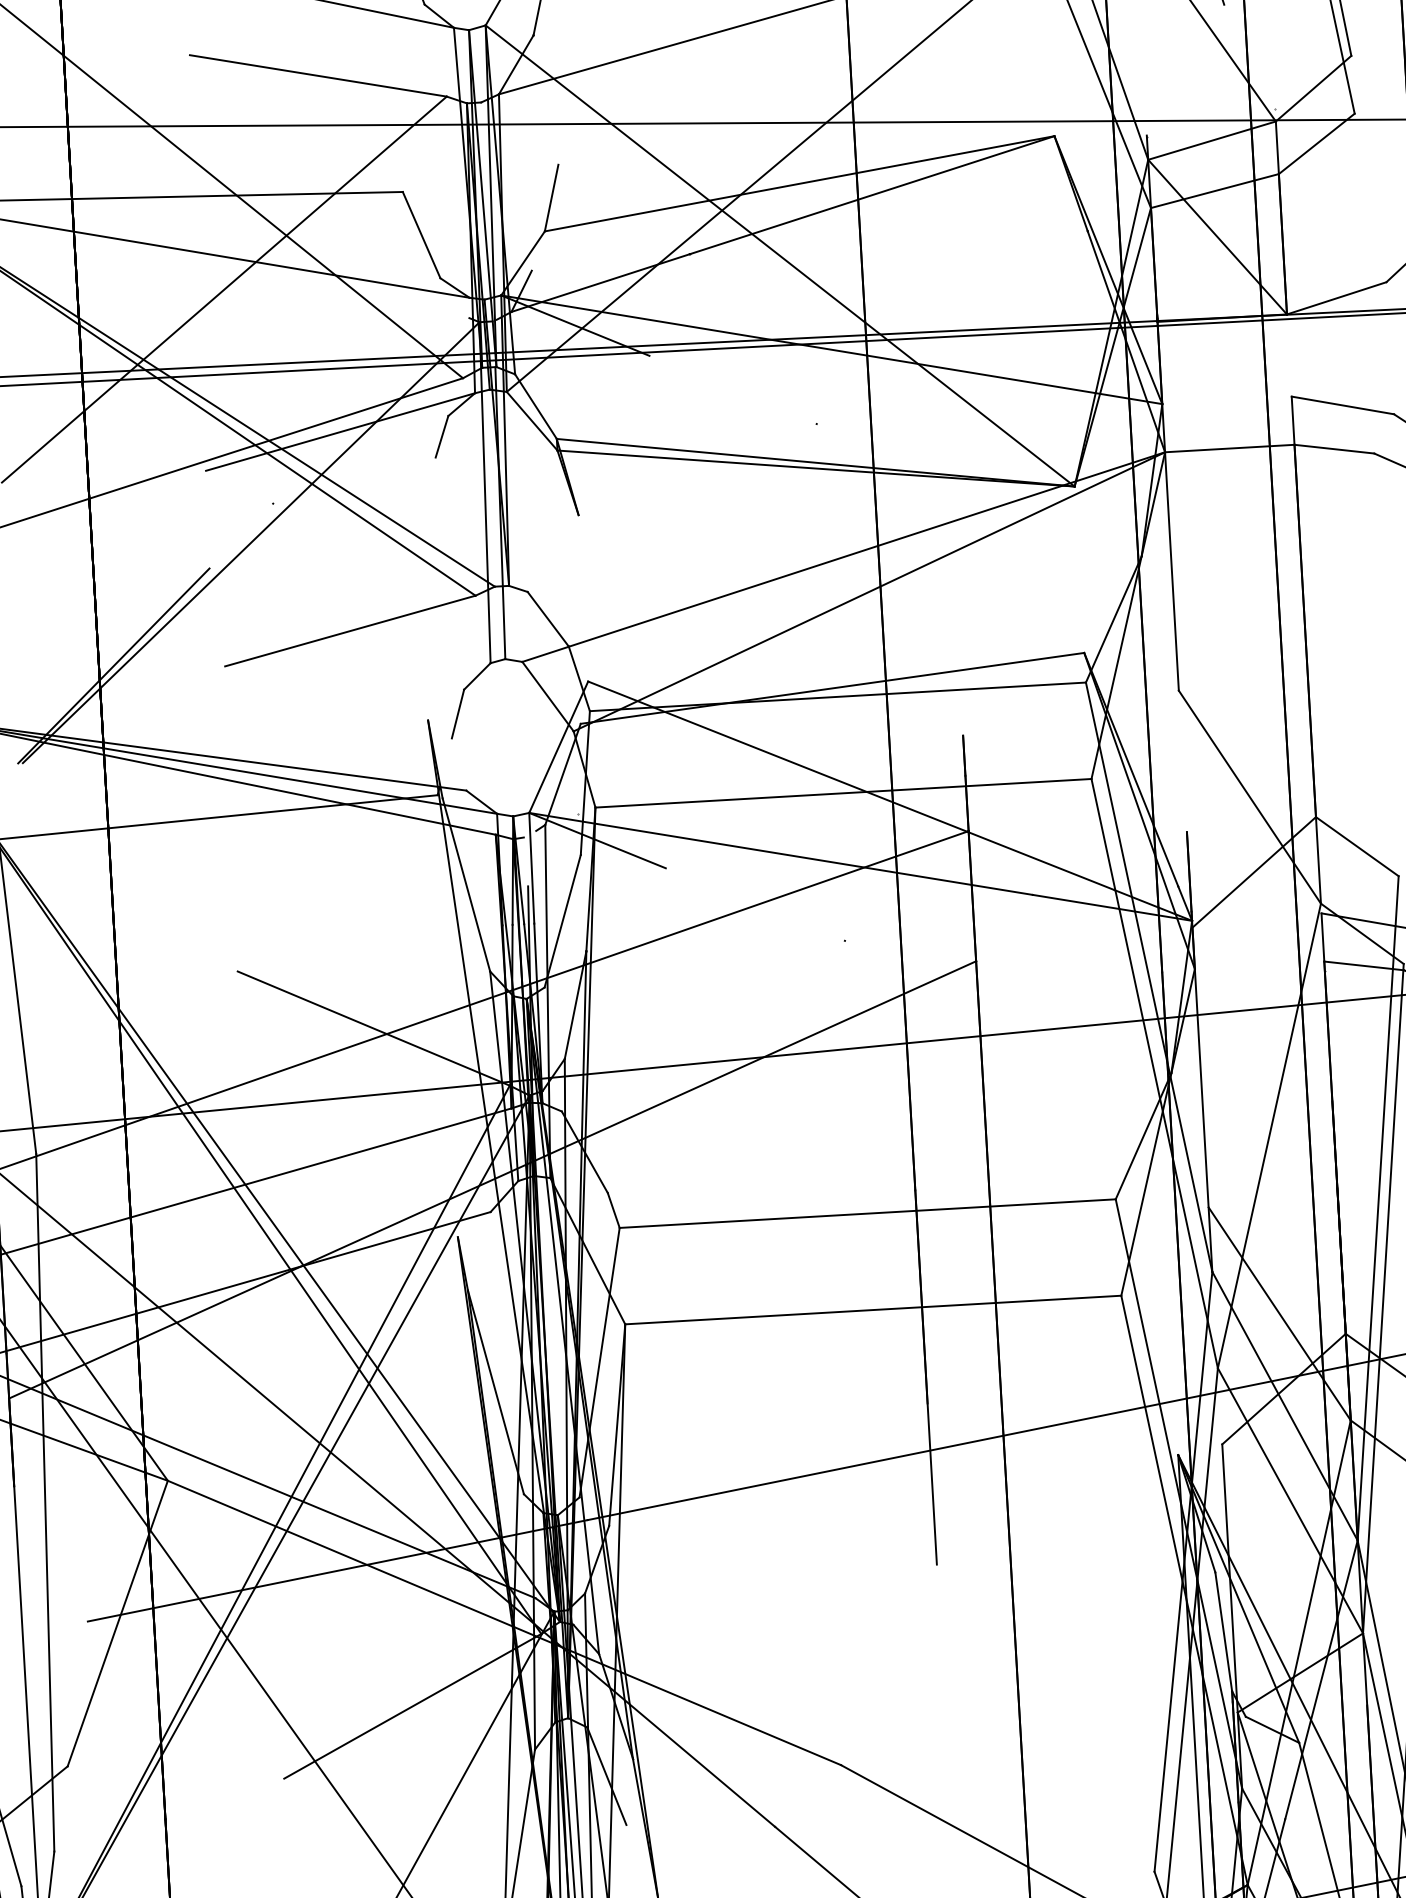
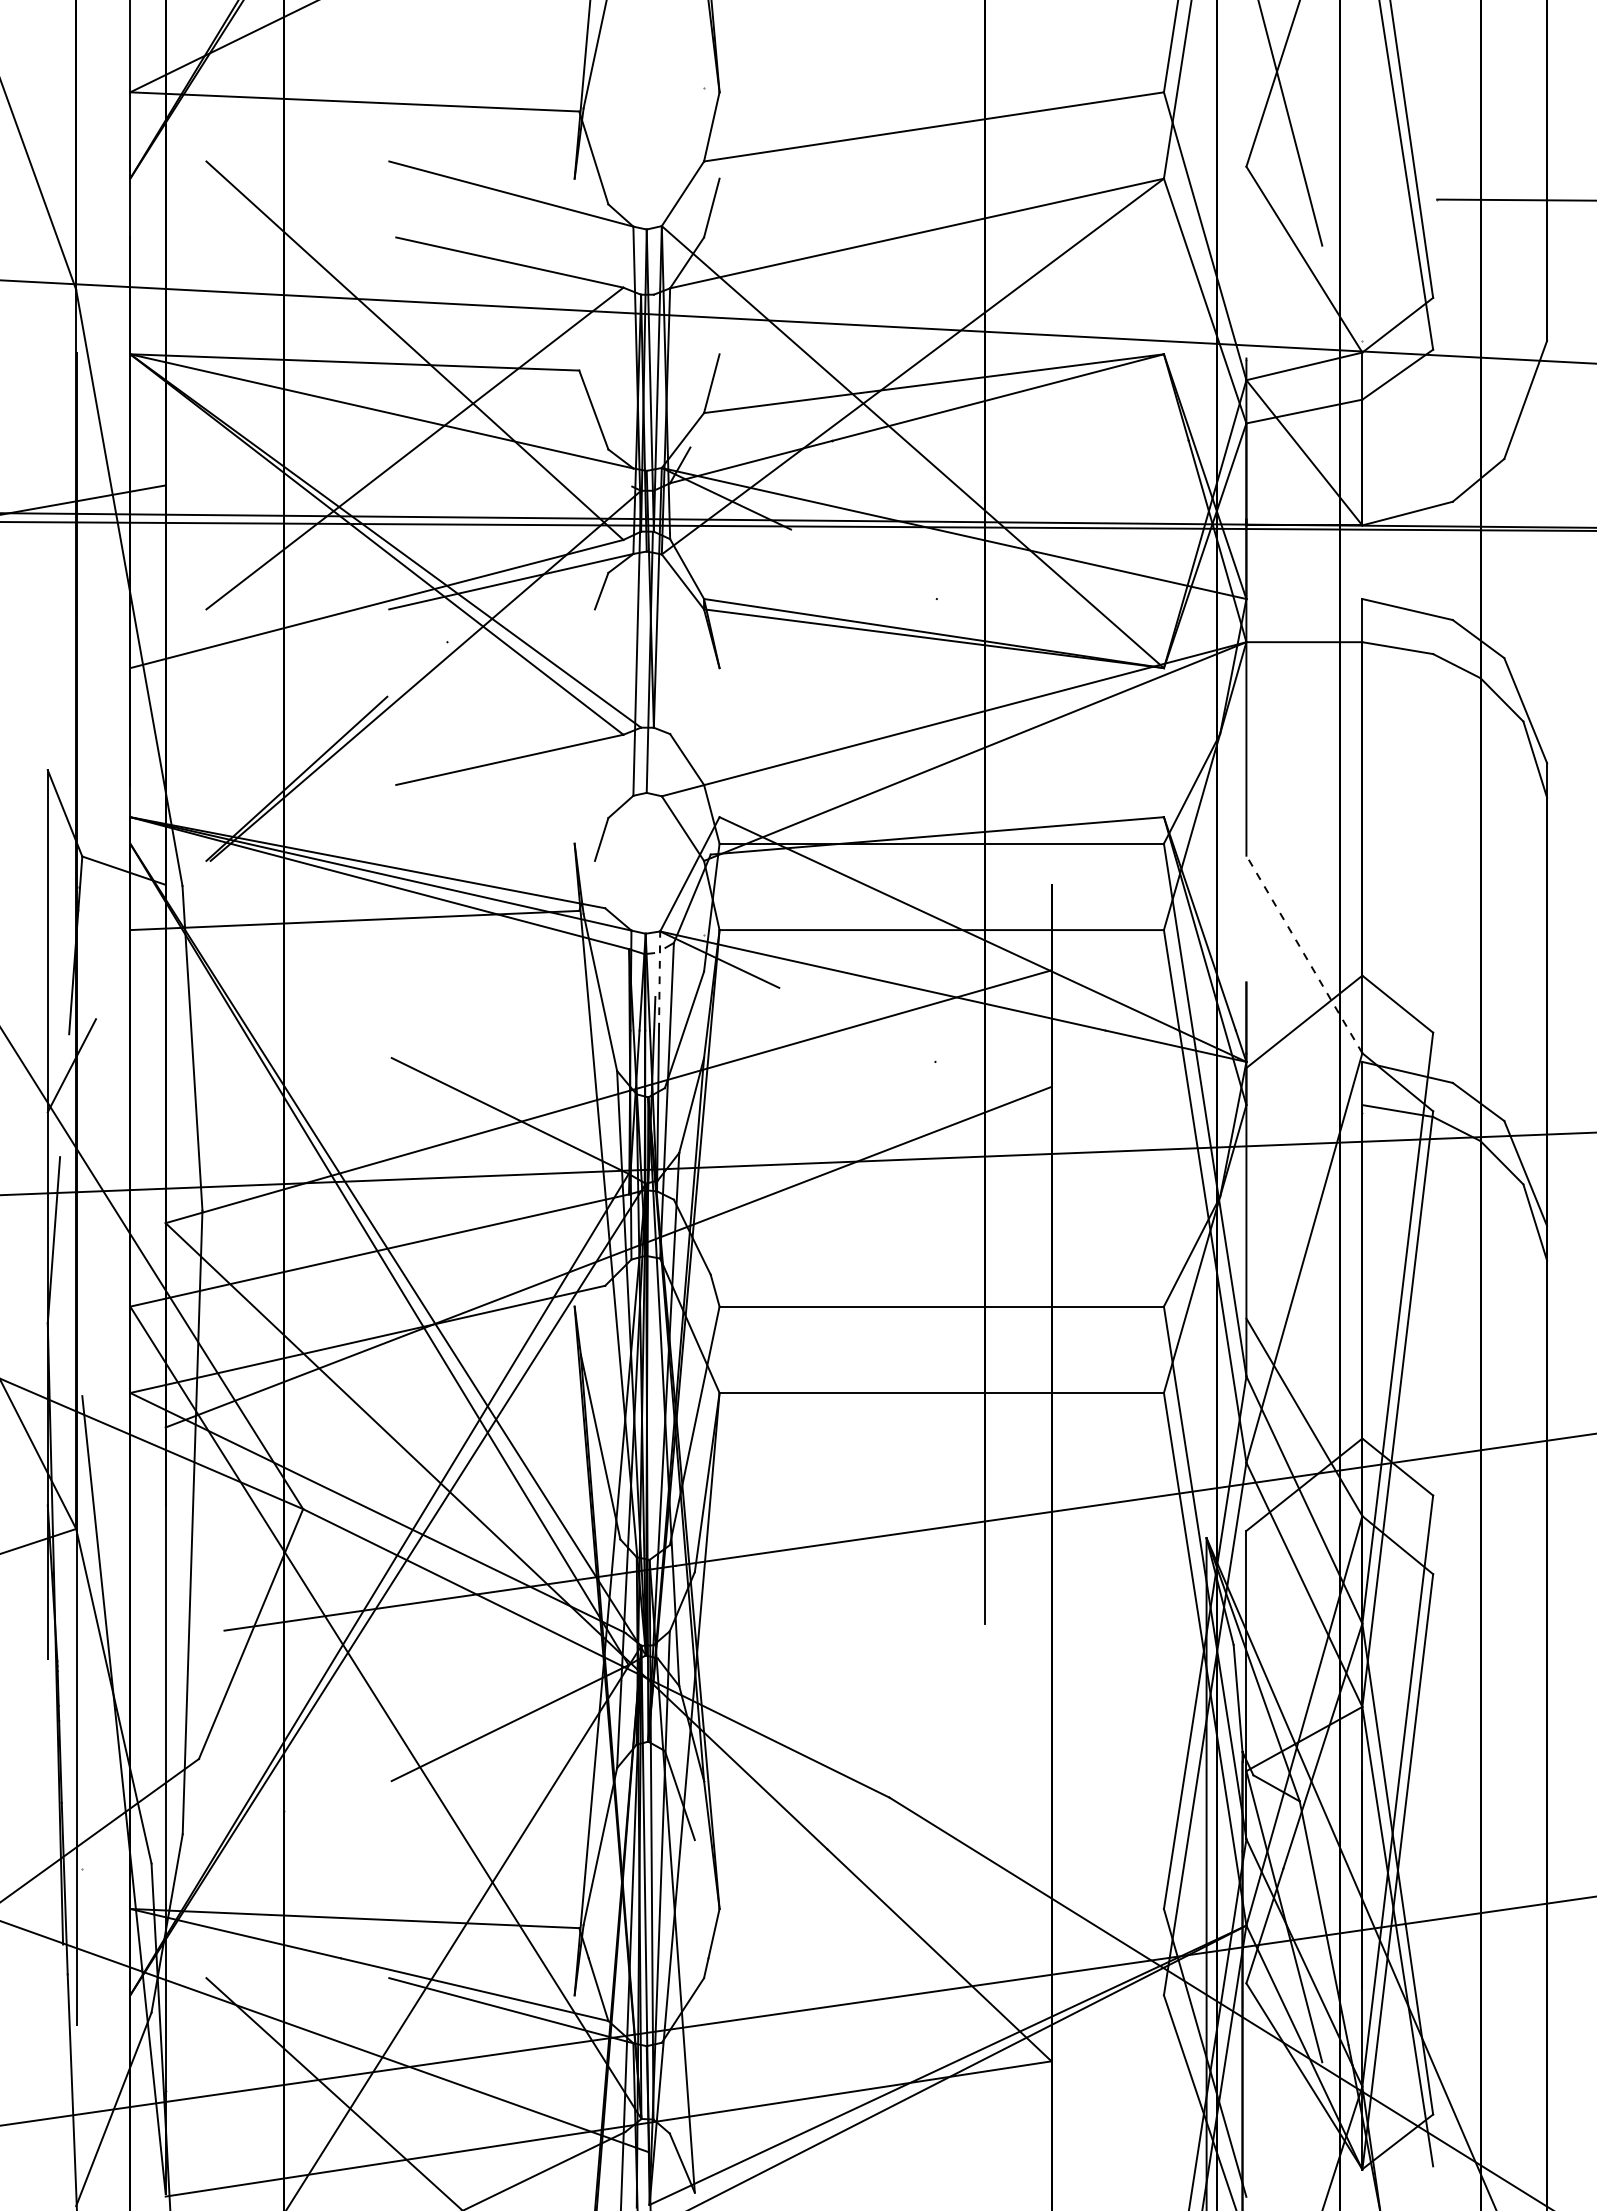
line: (1250, 797) -> (1304, 954), solid -> dashed
line: (531, 868) -> (659, 981), solid -> dashed

